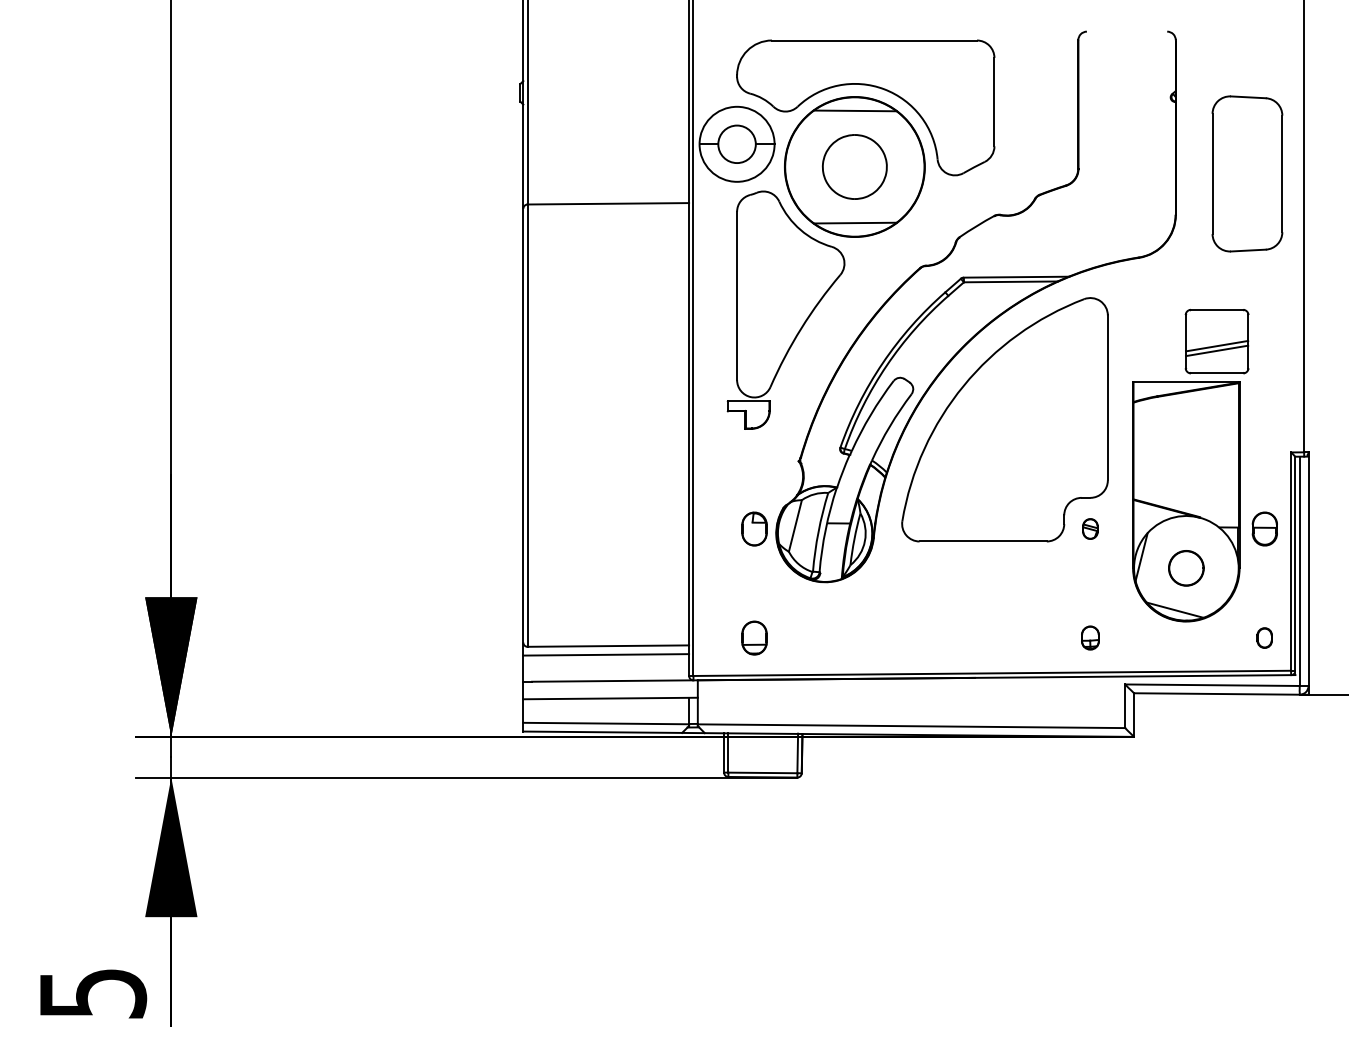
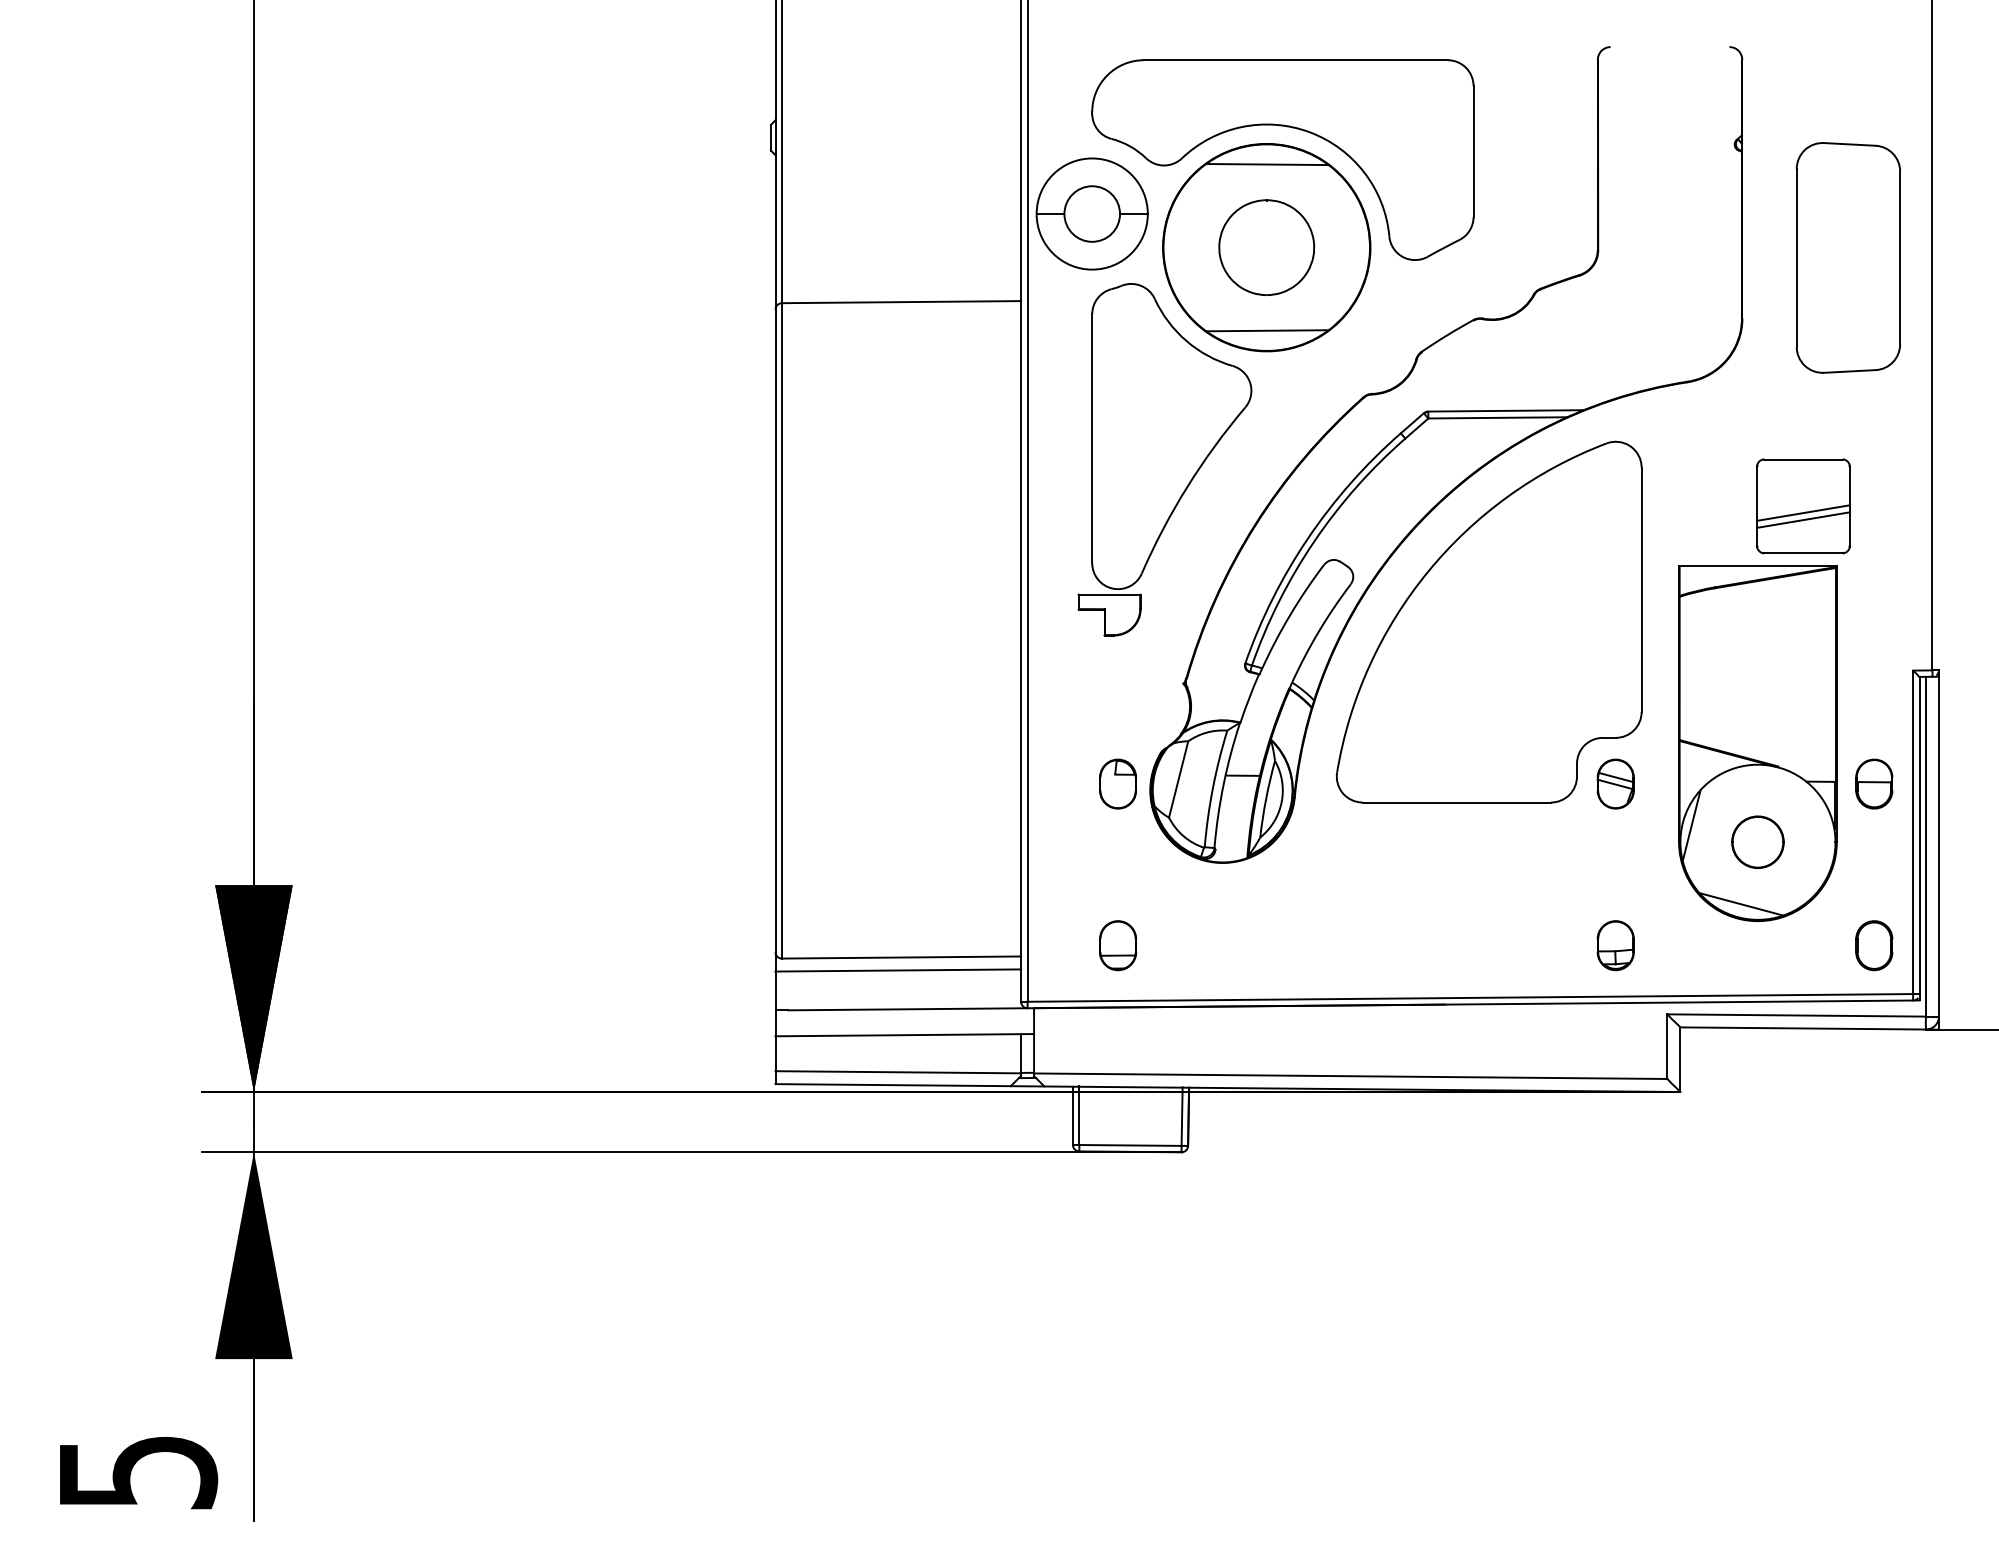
part: (1090, 528) -> (1615, 783), size x1.67
part: (1090, 637) -> (1615, 944), size x1.43
part: (1264, 637) -> (1873, 944), size x1.67

